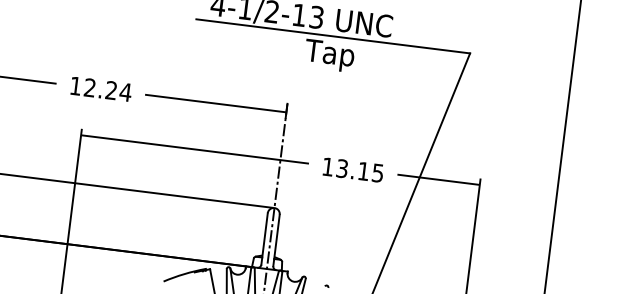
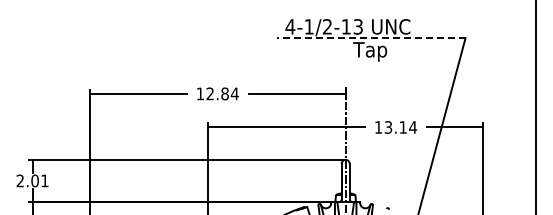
line: (332, 36) -> (370, 38), solid -> dashed
text: (110, 89) -> (224, 93), 12.24 -> 12.84
text: (378, 173) -> (413, 127), 13.15 -> 13.14

